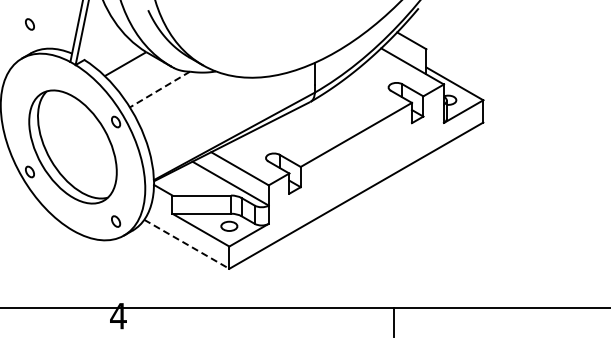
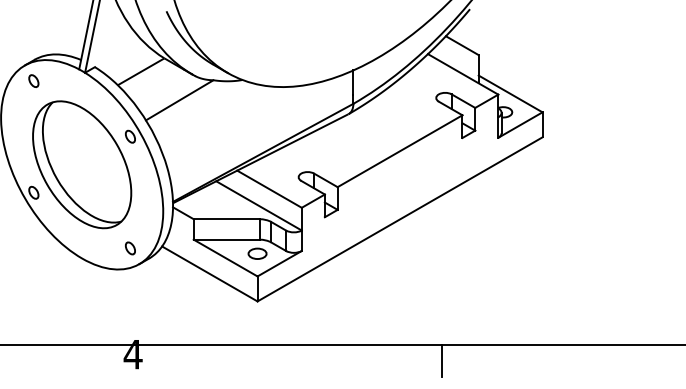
part: (29, 24) -> (33, 81), moved
line: (159, 89) -> (179, 100), dashed -> solid
line: (187, 244) -> (210, 274), dashed -> solid

